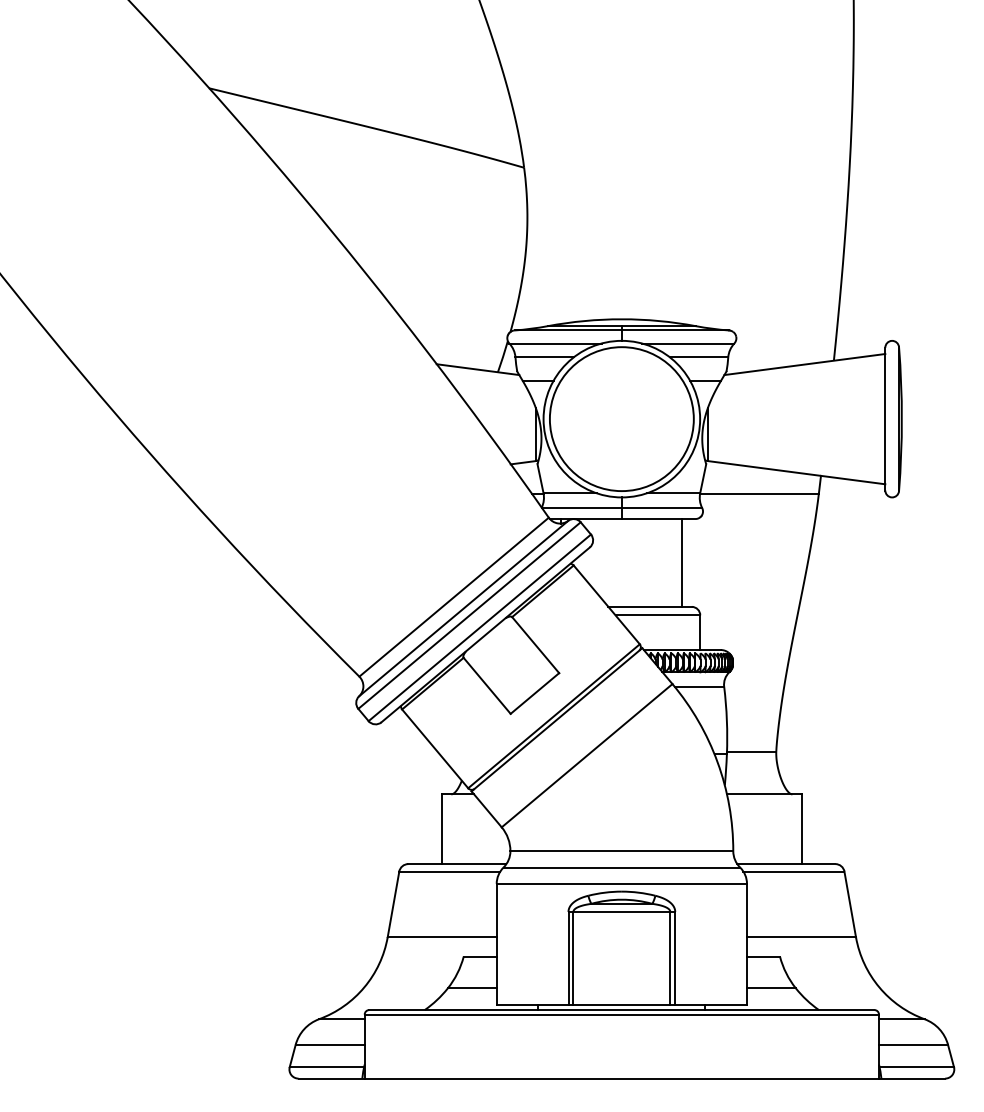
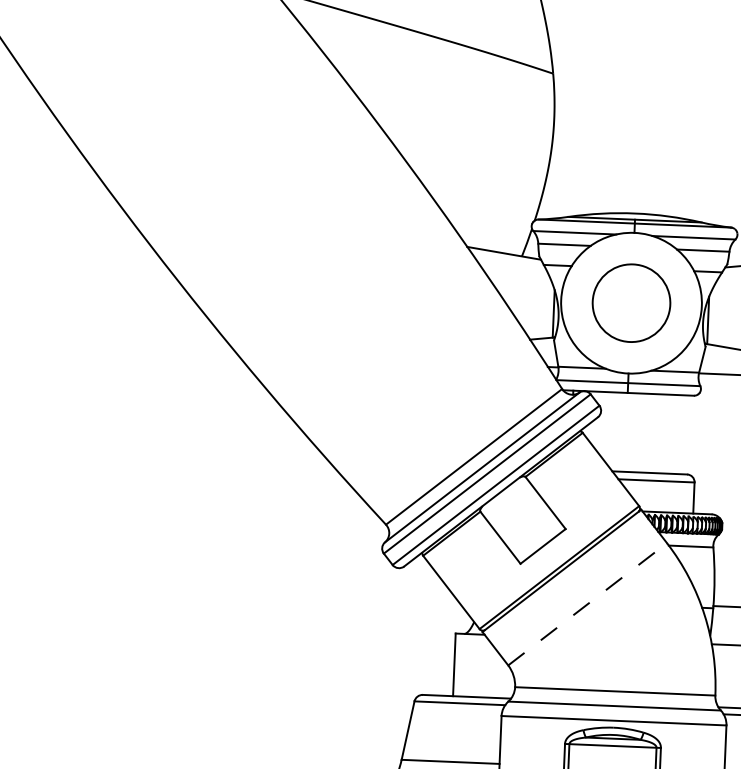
circle: (621, 419) -> (631, 303), size x0.6
line: (682, 562) -> (680, 434), removed
line: (587, 755) -> (587, 604), solid -> dashed

